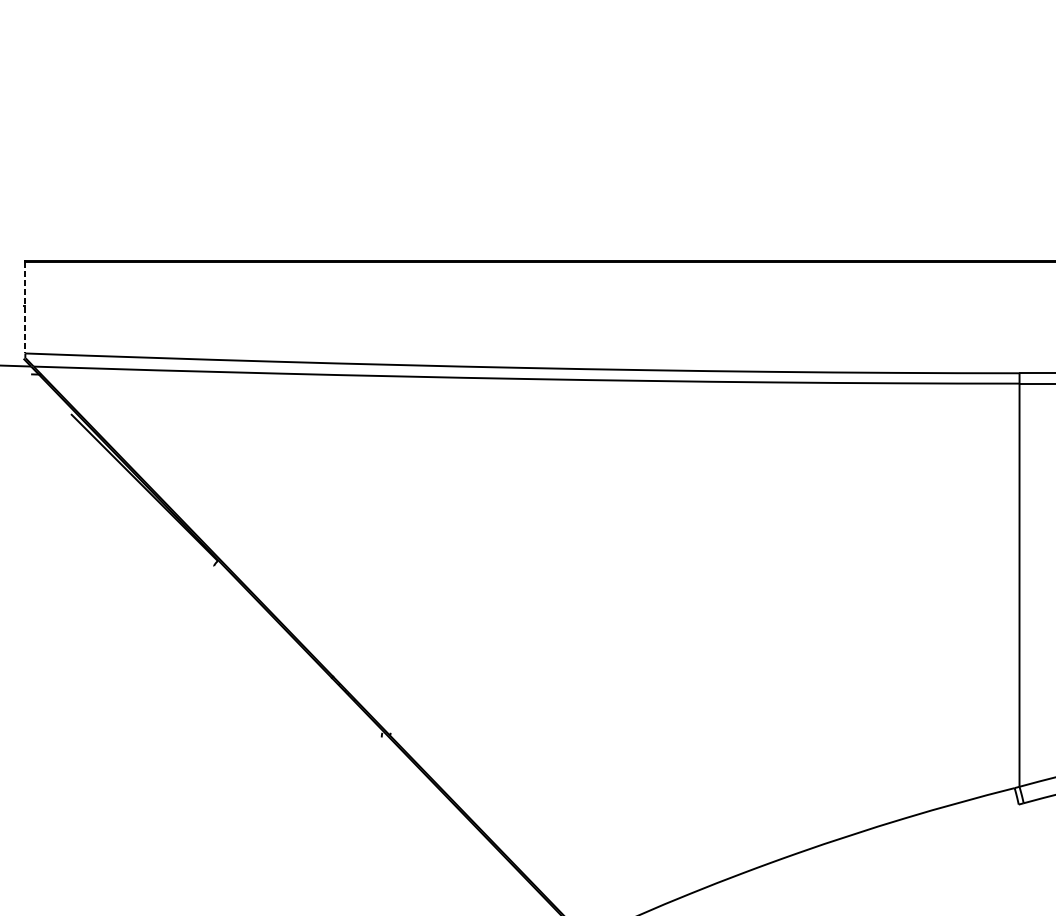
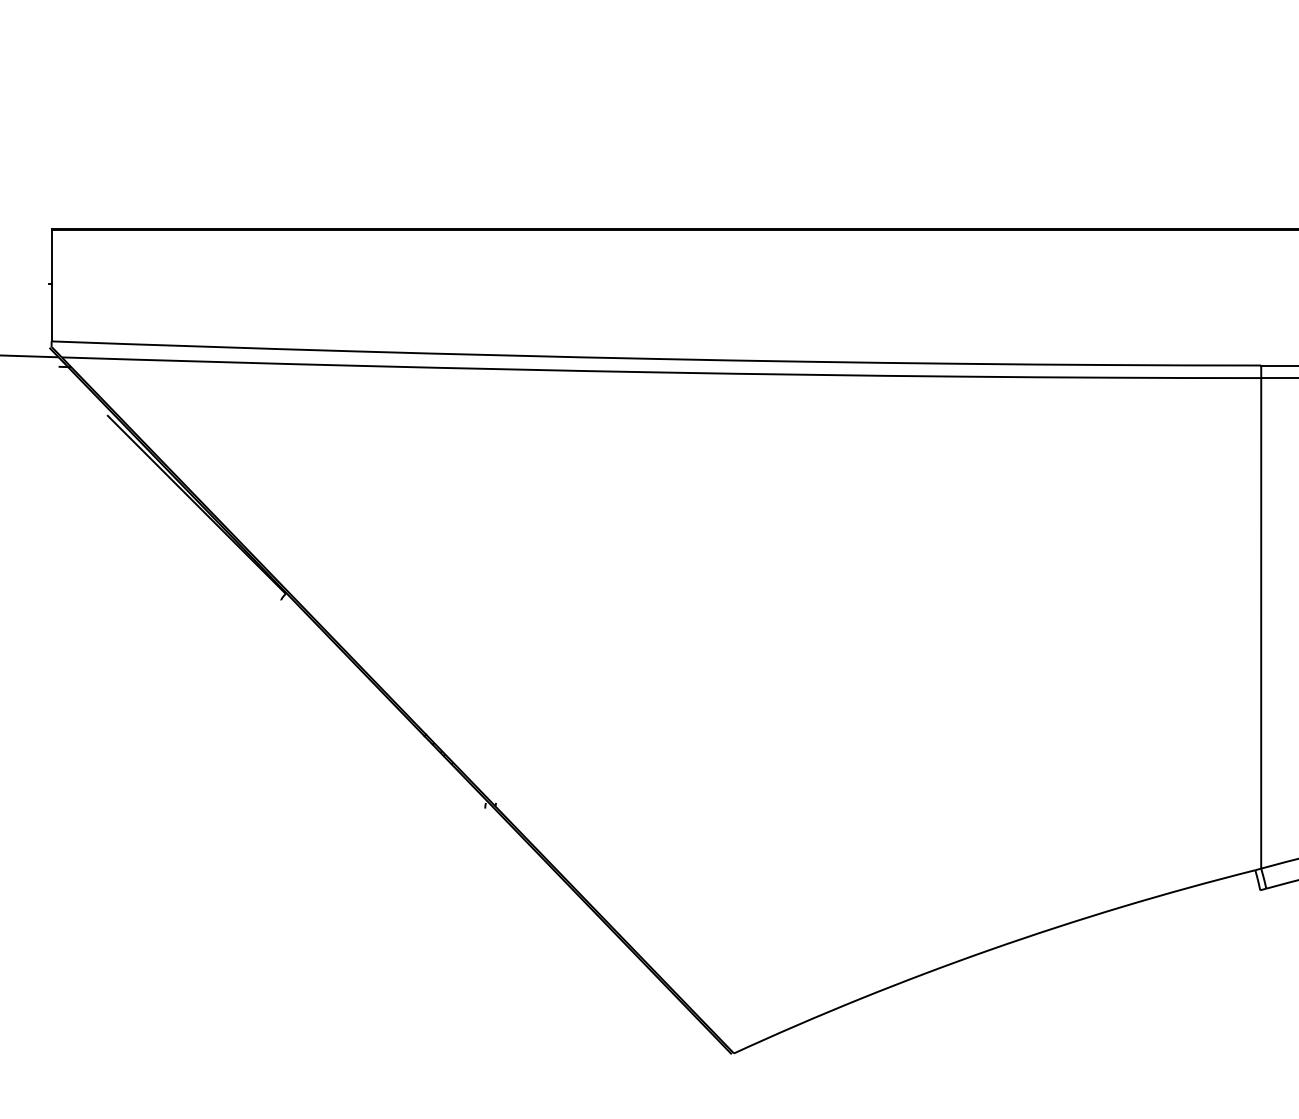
line: (25, 307) -> (51, 285), dashed -> solid

